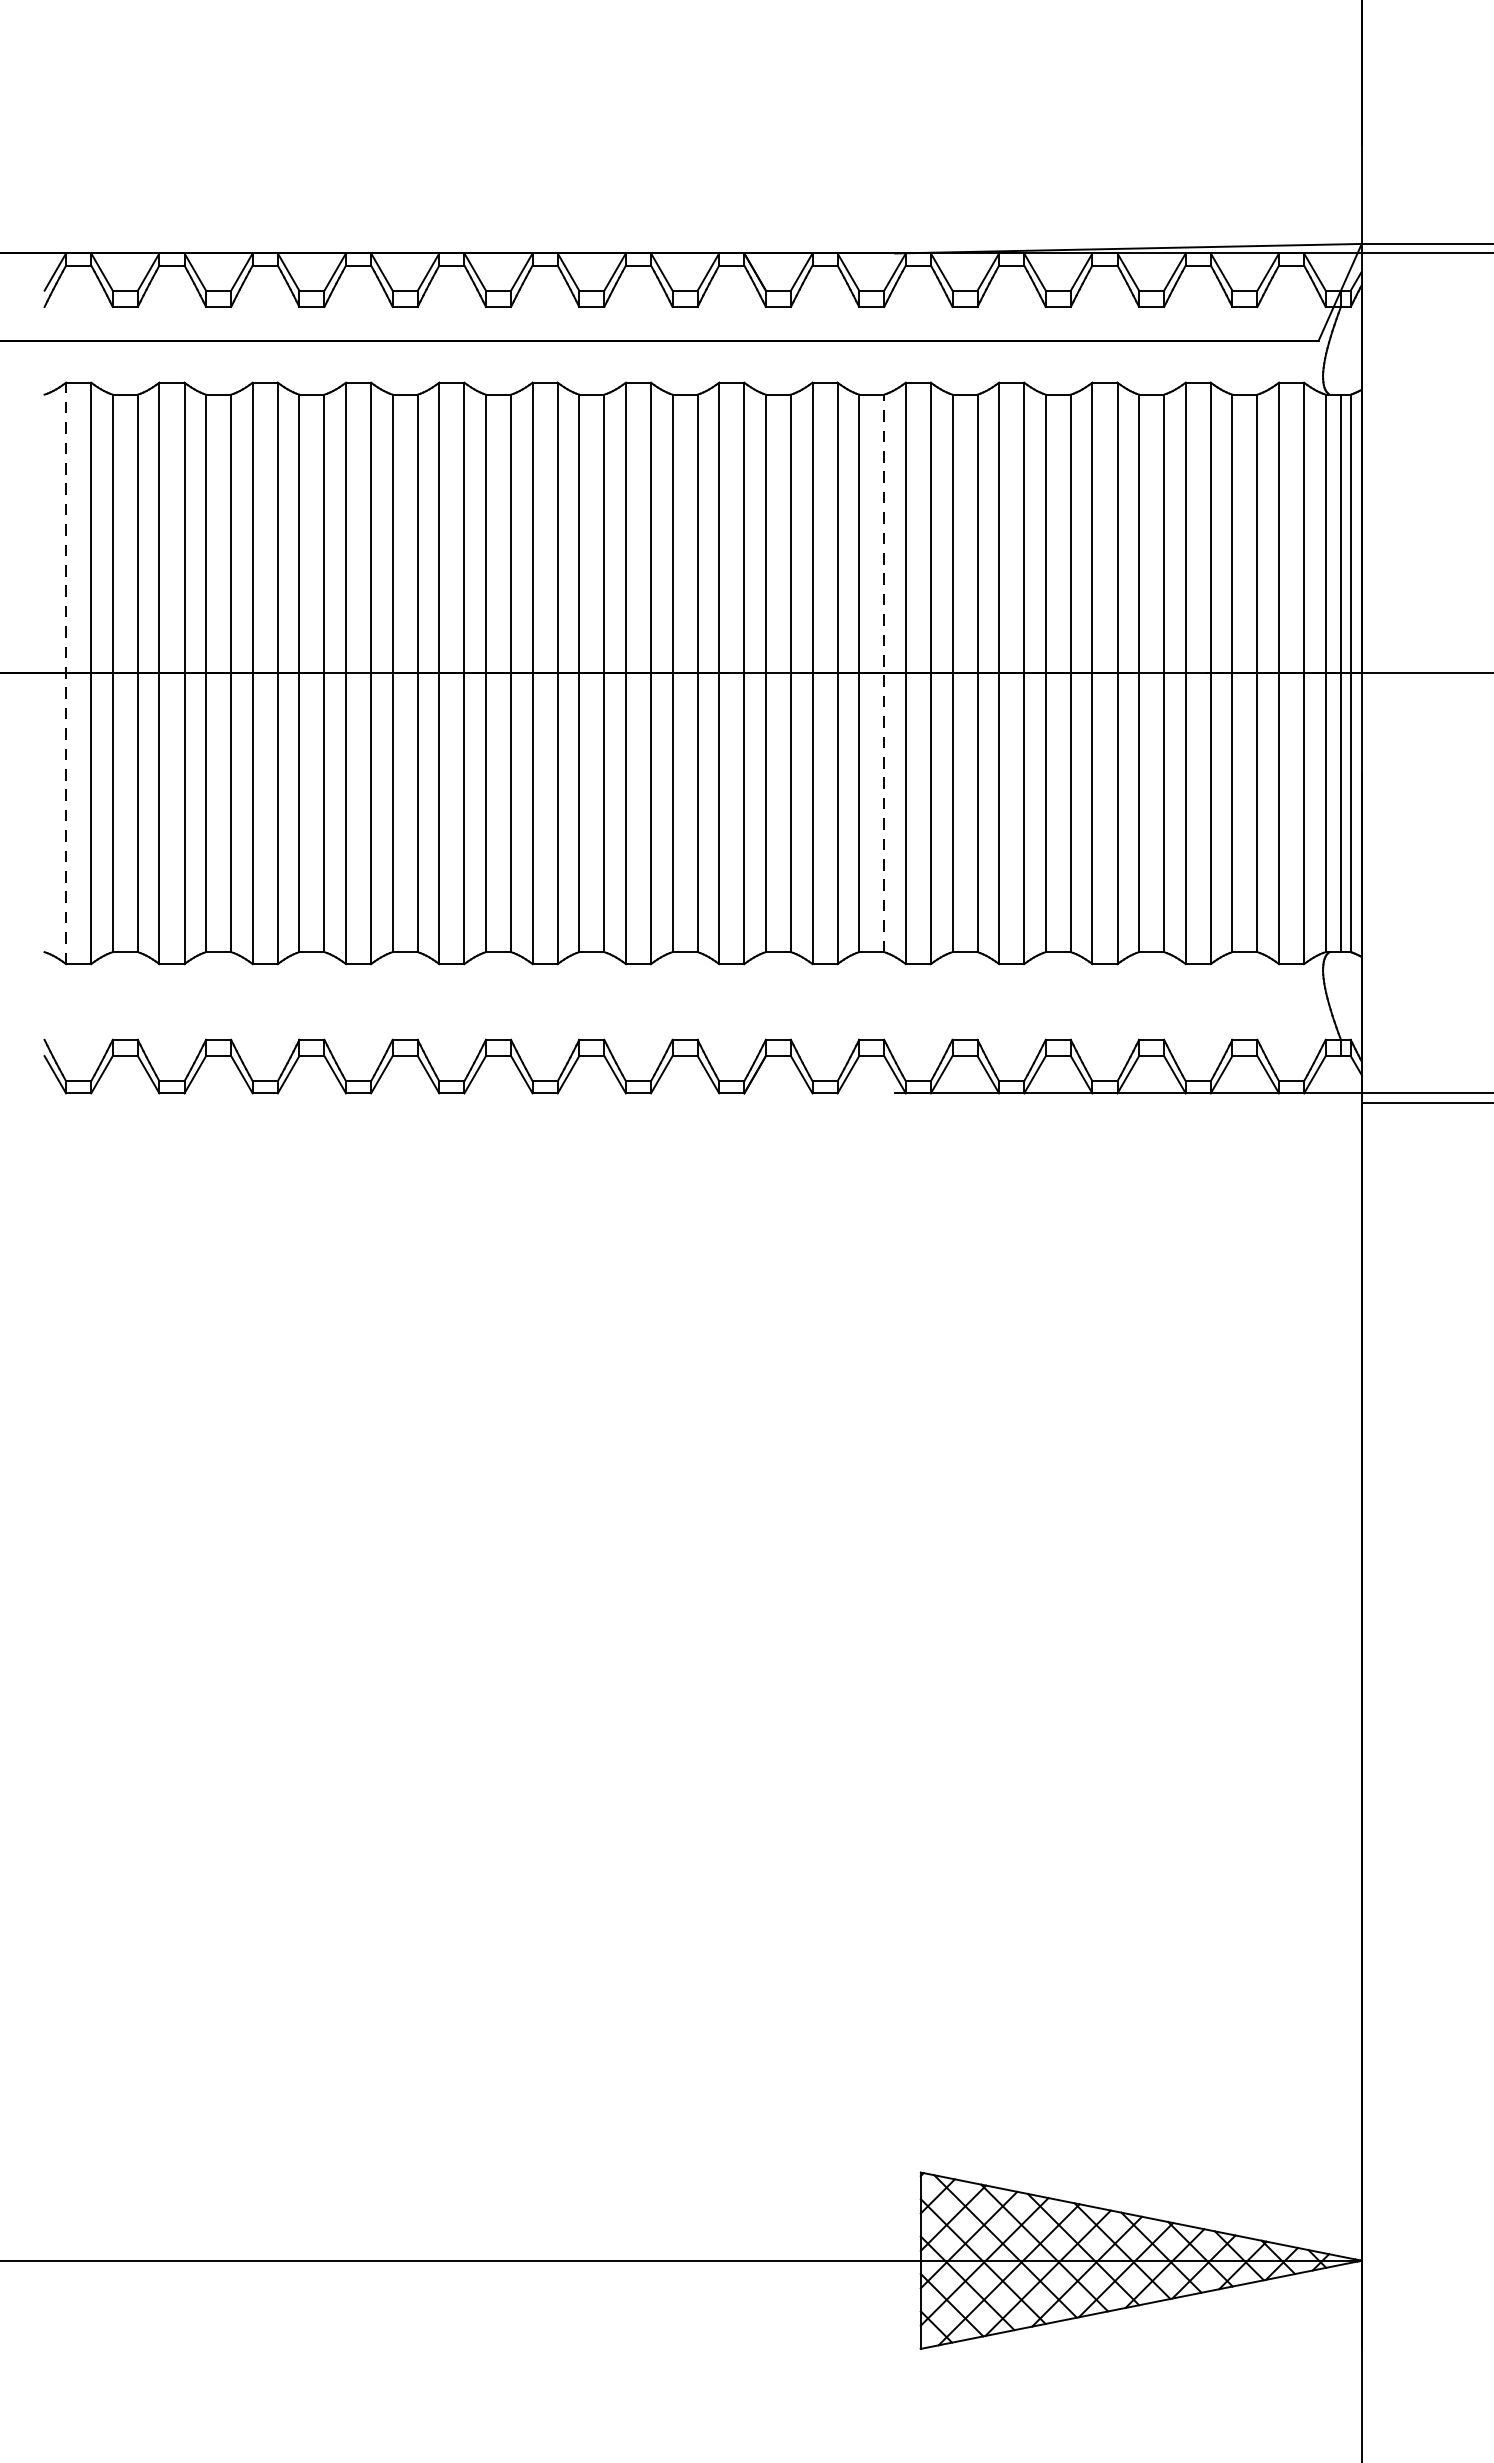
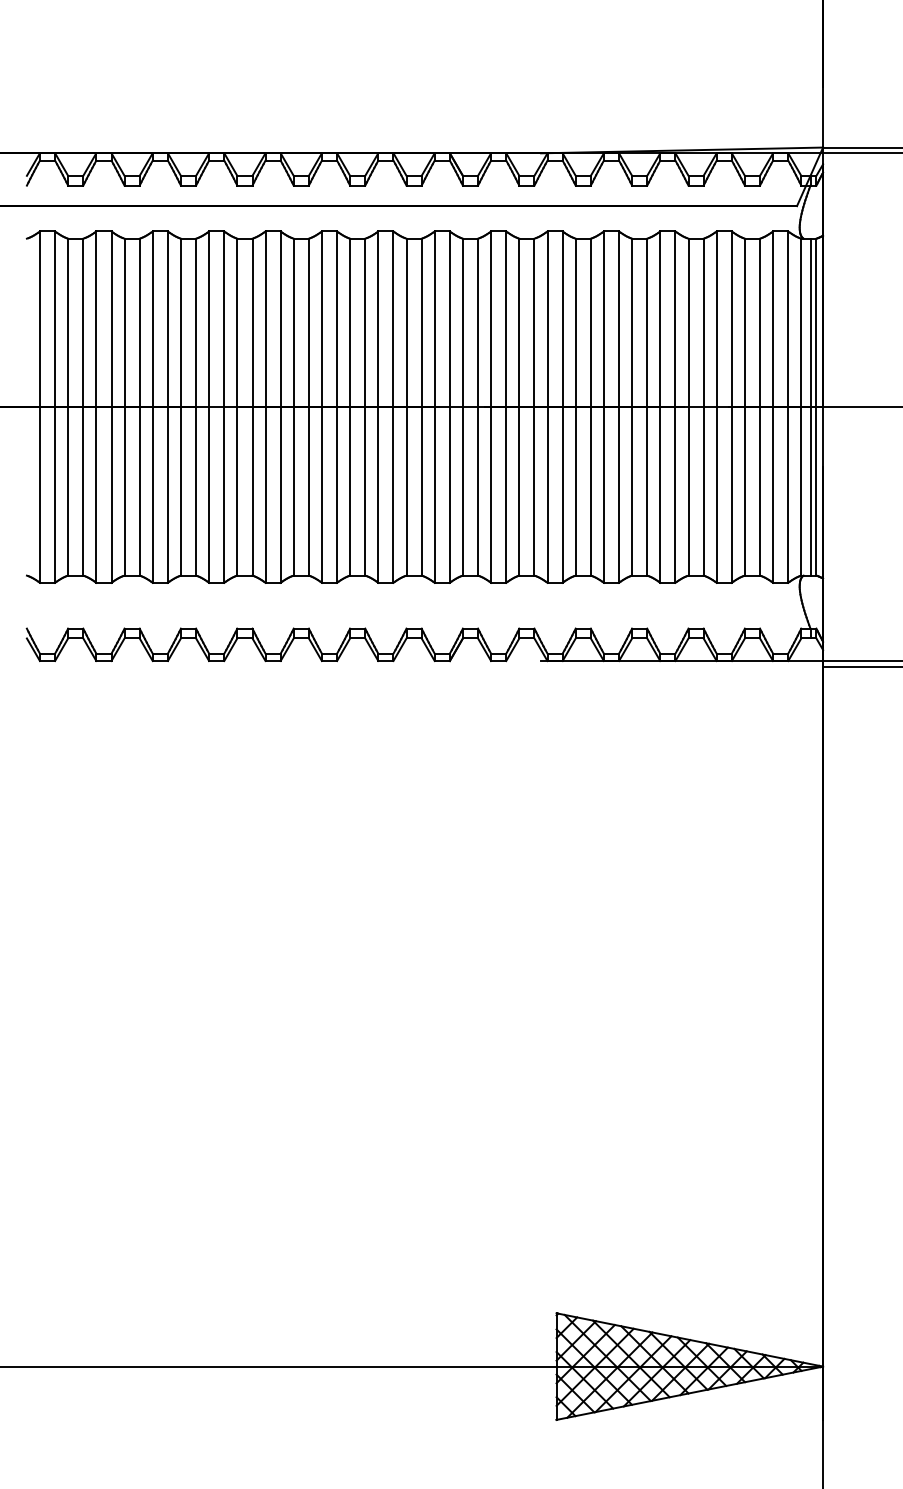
line: (884, 672) -> (534, 406), dashed -> solid
line: (65, 673) -> (39, 407), dashed -> solid

